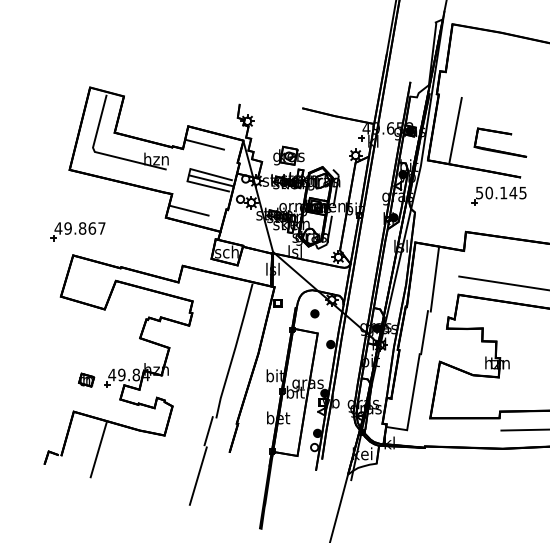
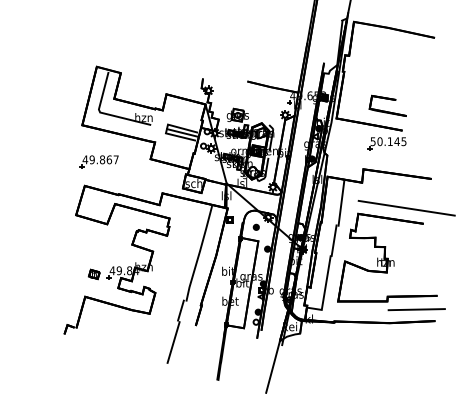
line: (454, 130) -> (355, 97), removed
line: (205, 144) -> (178, 107), removed
line: (188, 209) -> (166, 153), removed
part: (76, 230) -> (98, 161), moved
line: (98, 449) -> (102, 323), removed

